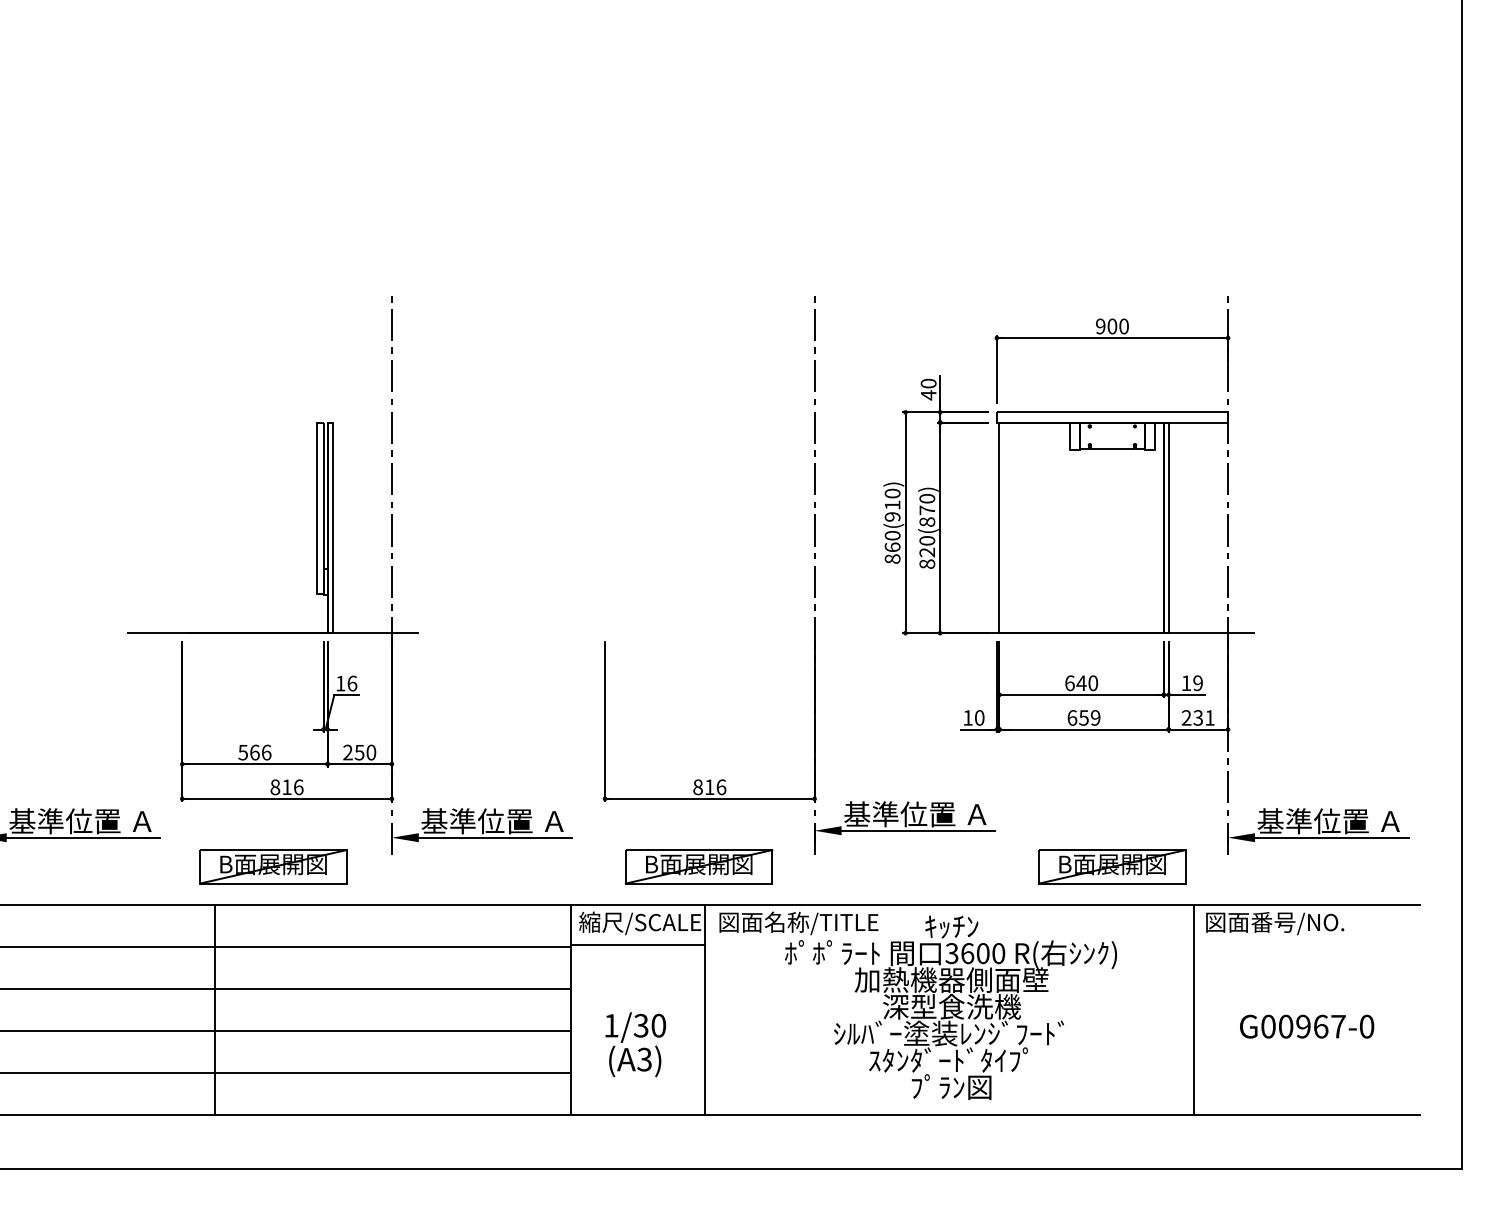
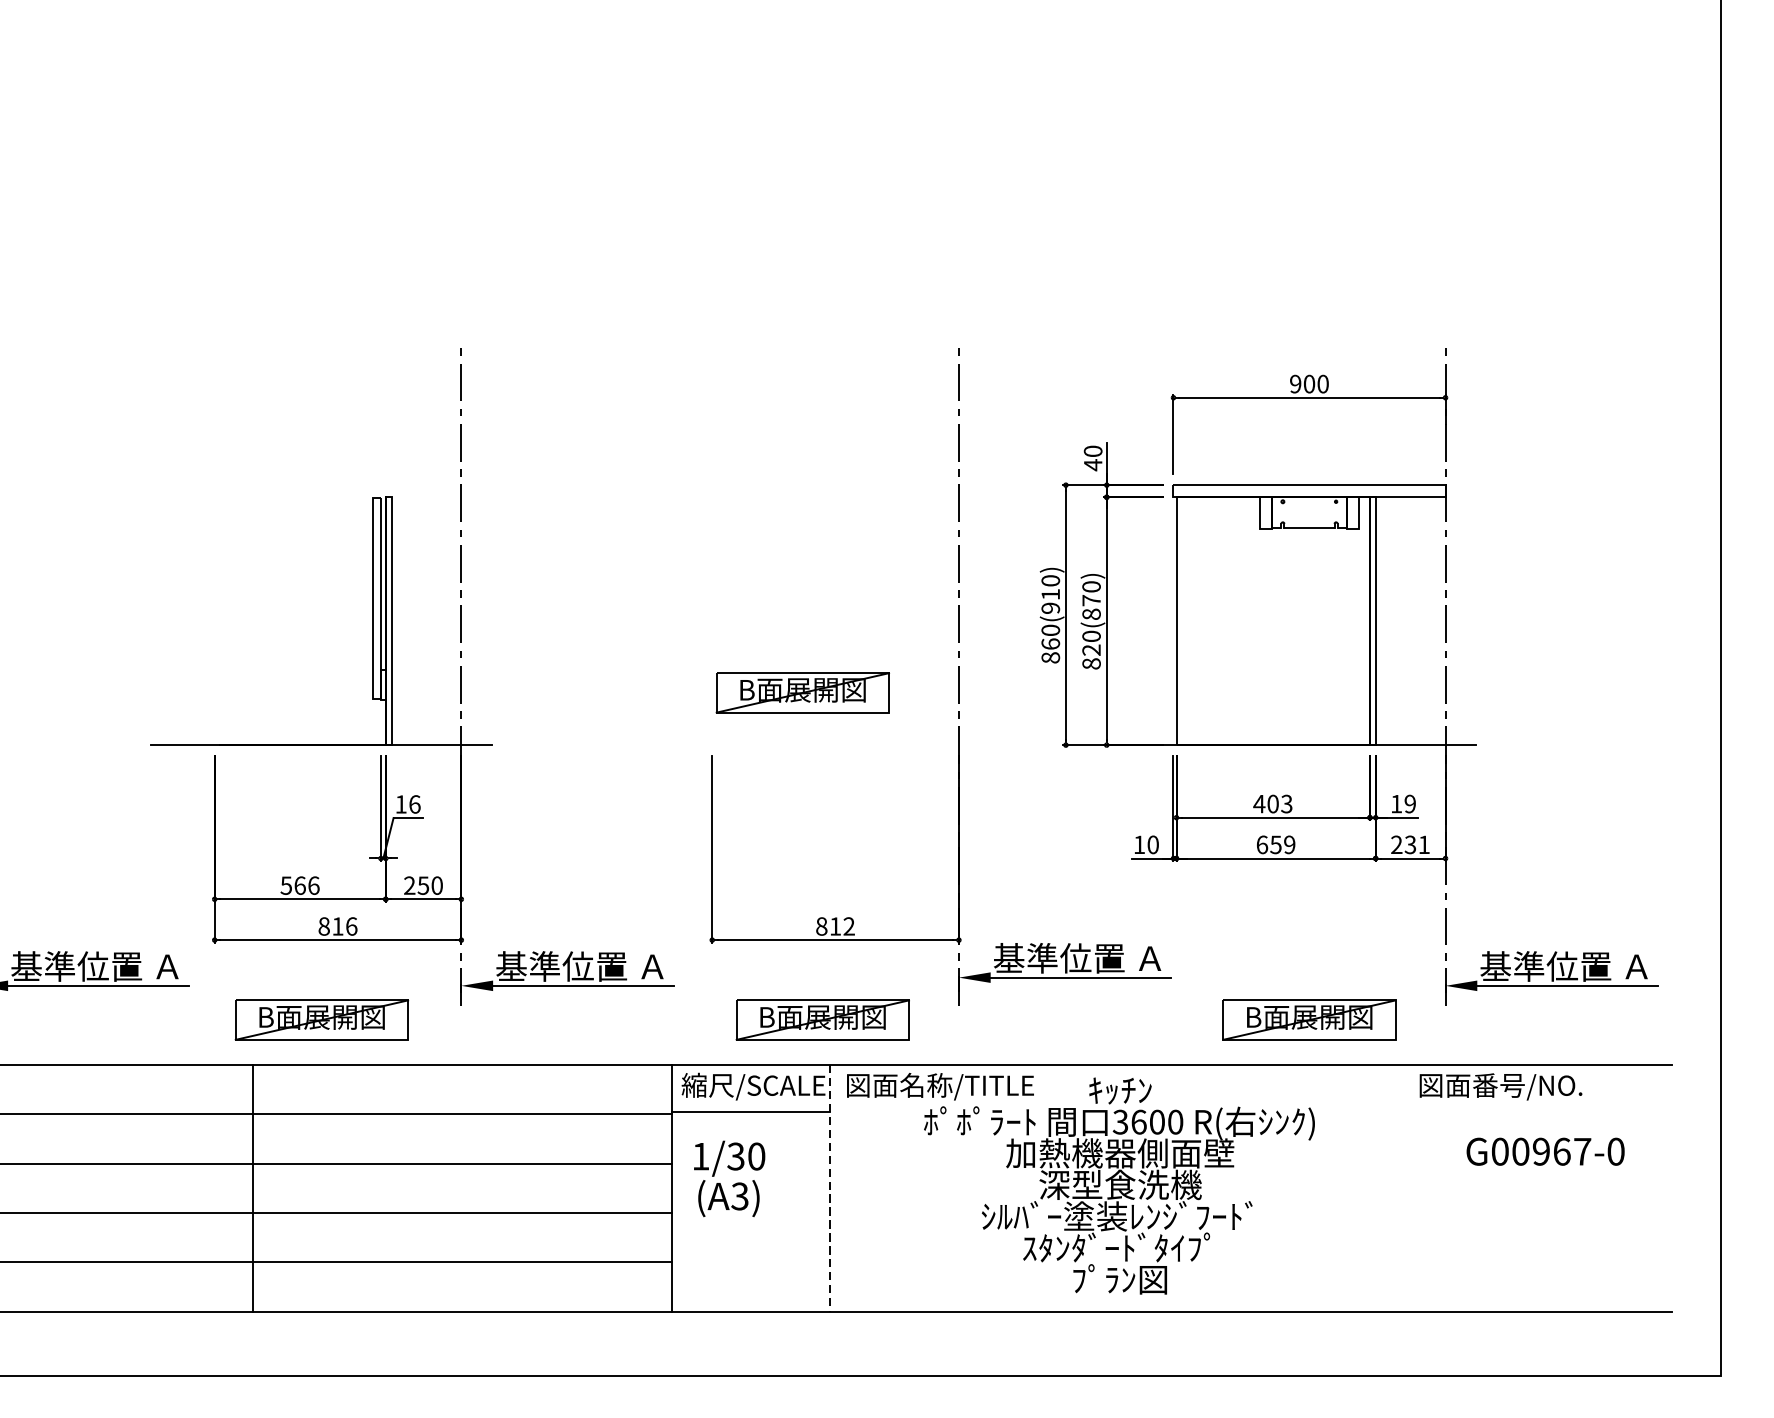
part: (681, 588) -> (802, 692), added
text: (1081, 683) -> (1273, 804), 640 -> 403
text: (721, 787) -> (849, 926), 816 -> 812
line: (705, 1009) -> (830, 1188), solid -> dashed
line: (1193, 1009) -> (1404, 1188), removed
text: (1307, 1026) -> (1546, 1151), moved
text: (635, 1044) -> (729, 1178), moved

